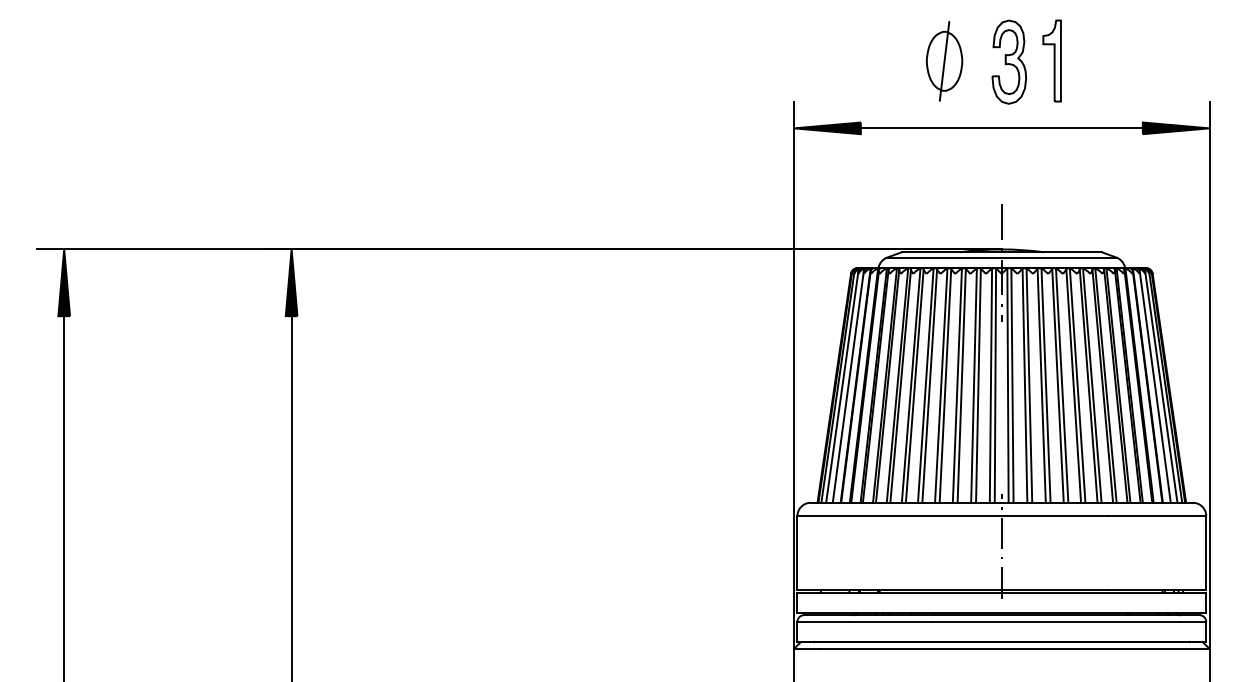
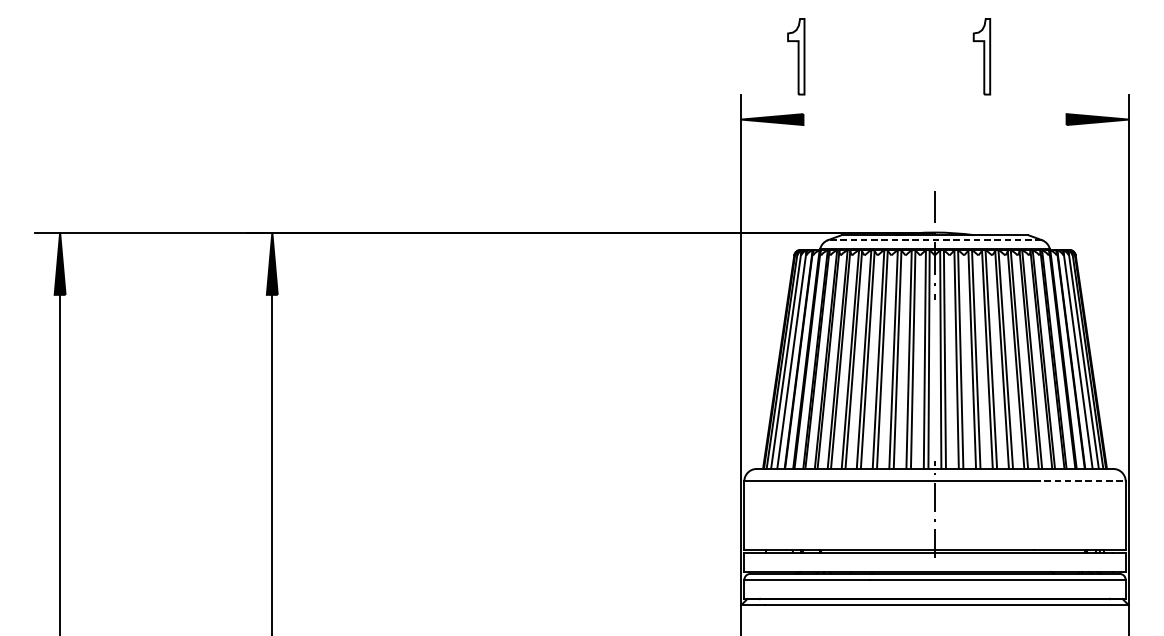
part: (852, 60) -> (795, 56), added
part: (944, 61) -> (881, 57), removed
part: (1009, 61) -> (942, 57), removed
line: (1001, 128) -> (934, 119), removed
line: (1001, 257) -> (934, 240), solid -> dashed
line: (1157, 516) -> (1080, 481), solid -> dashed

